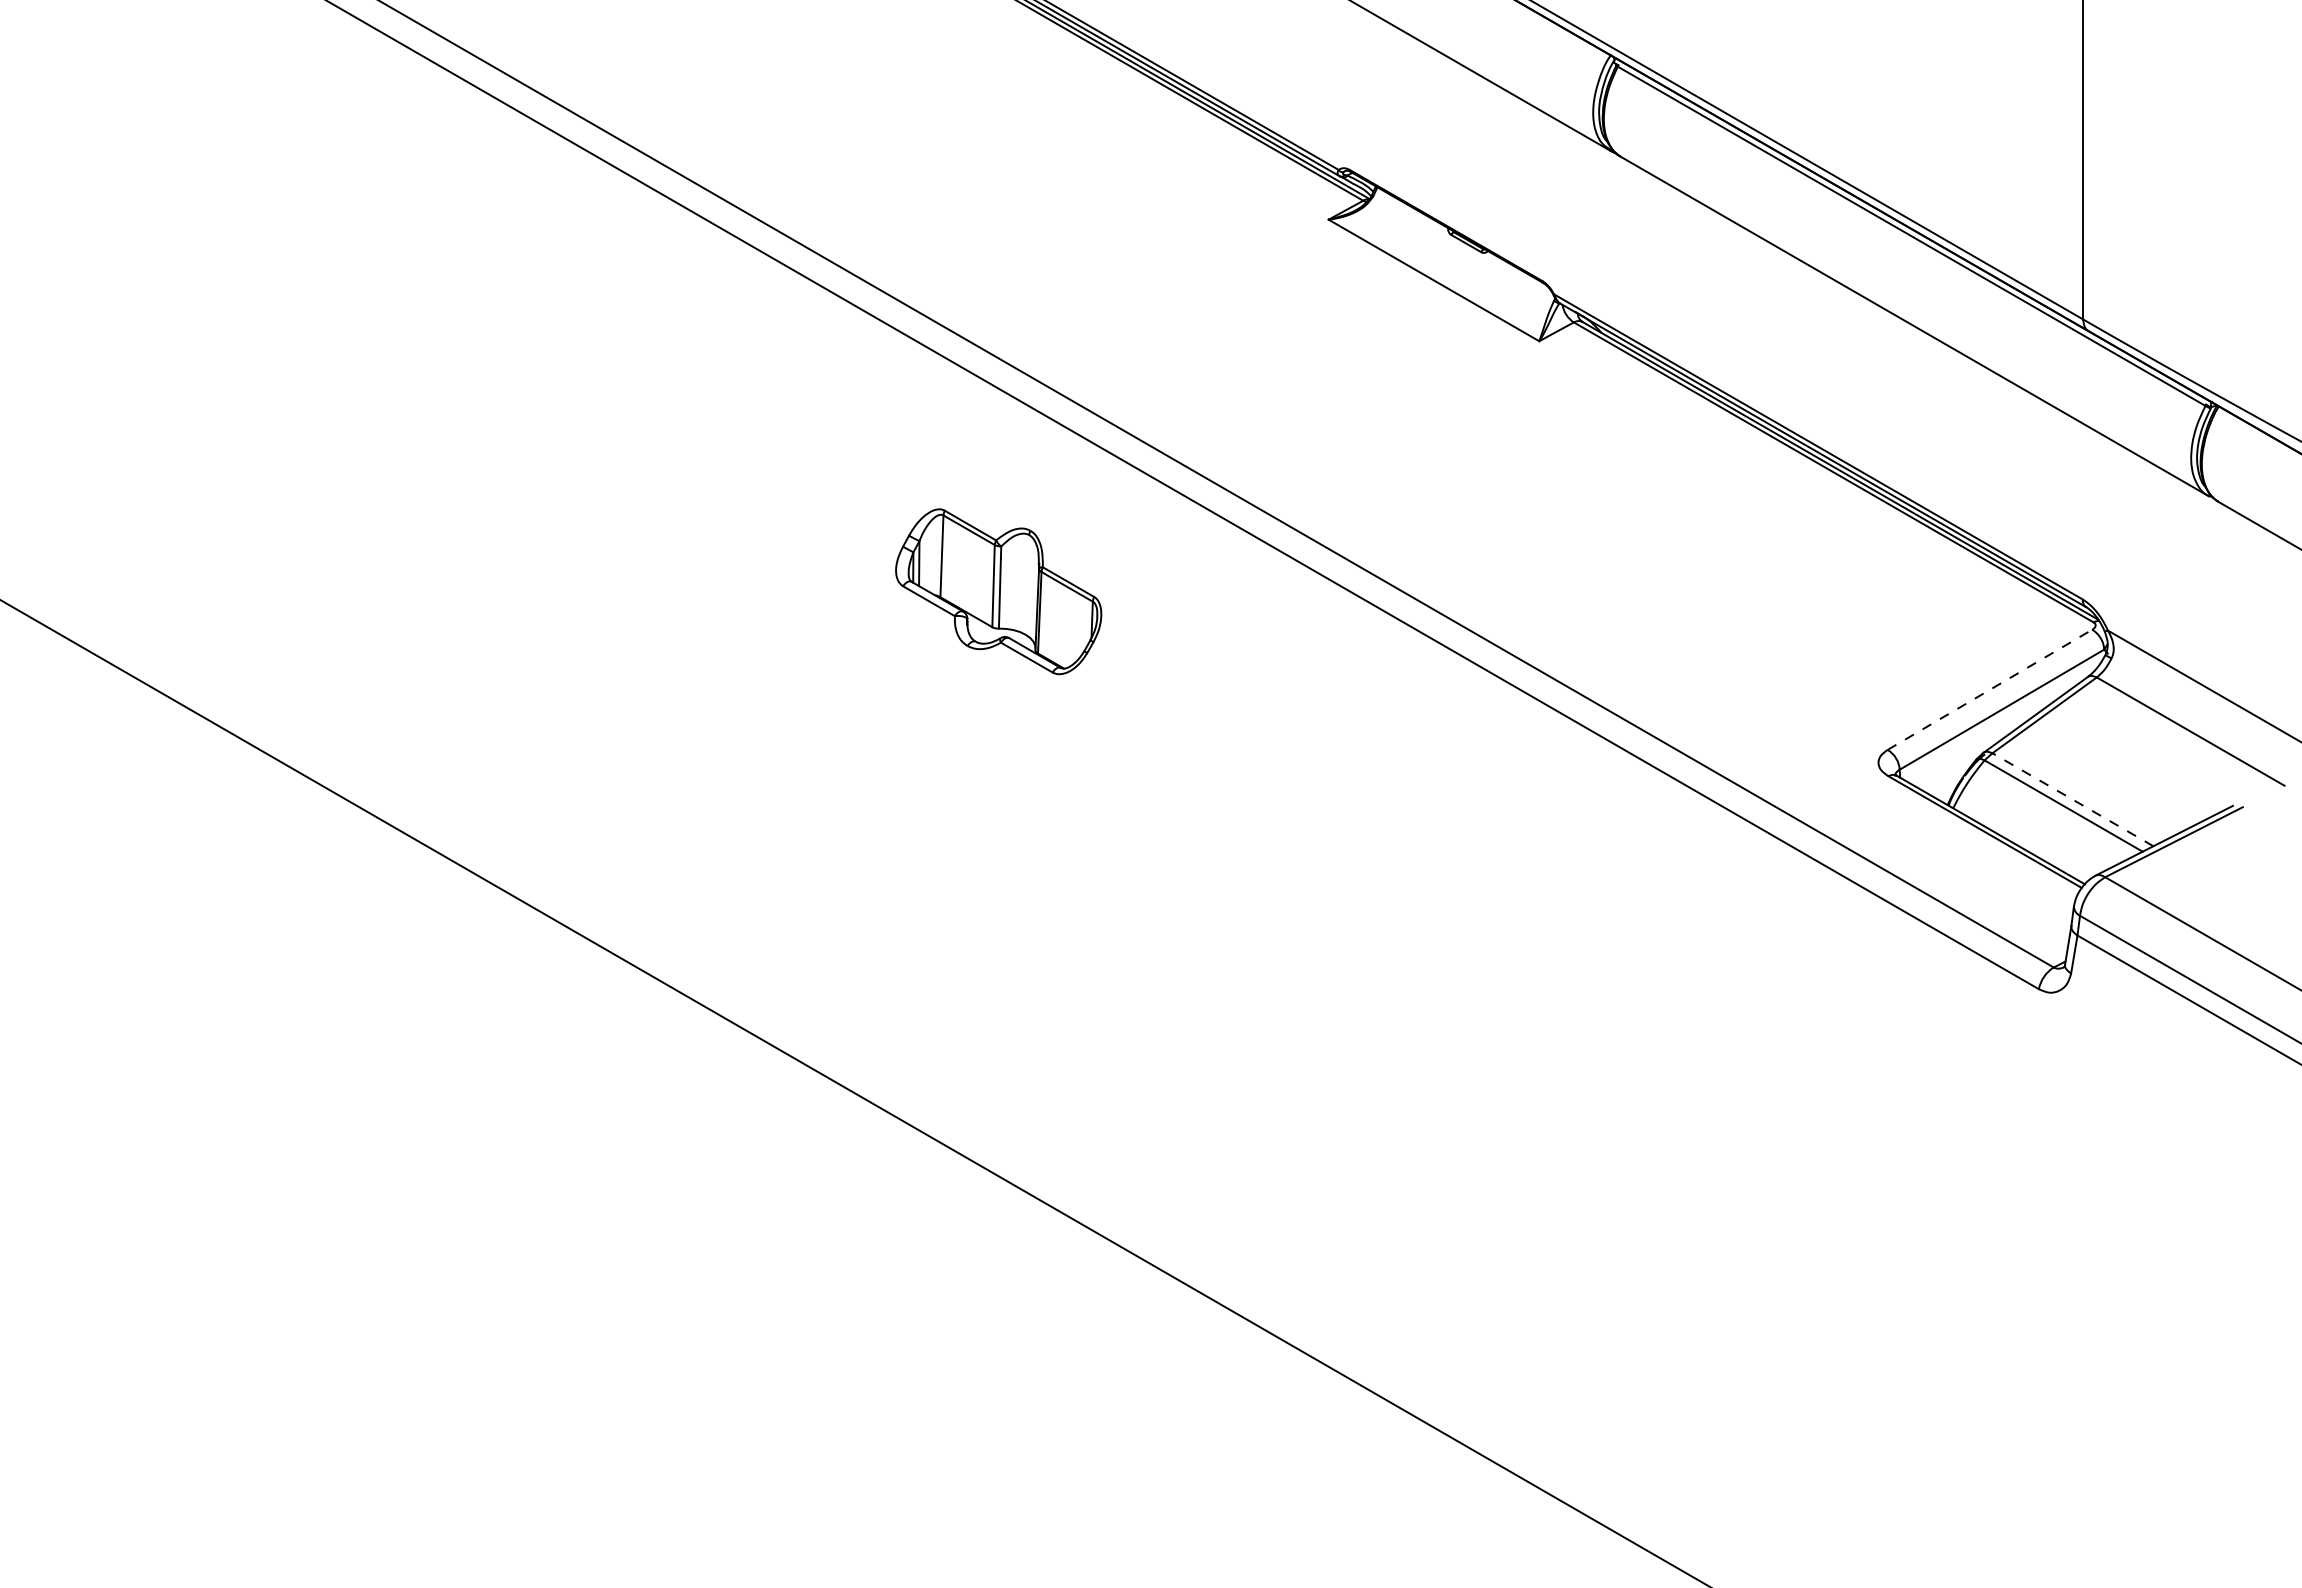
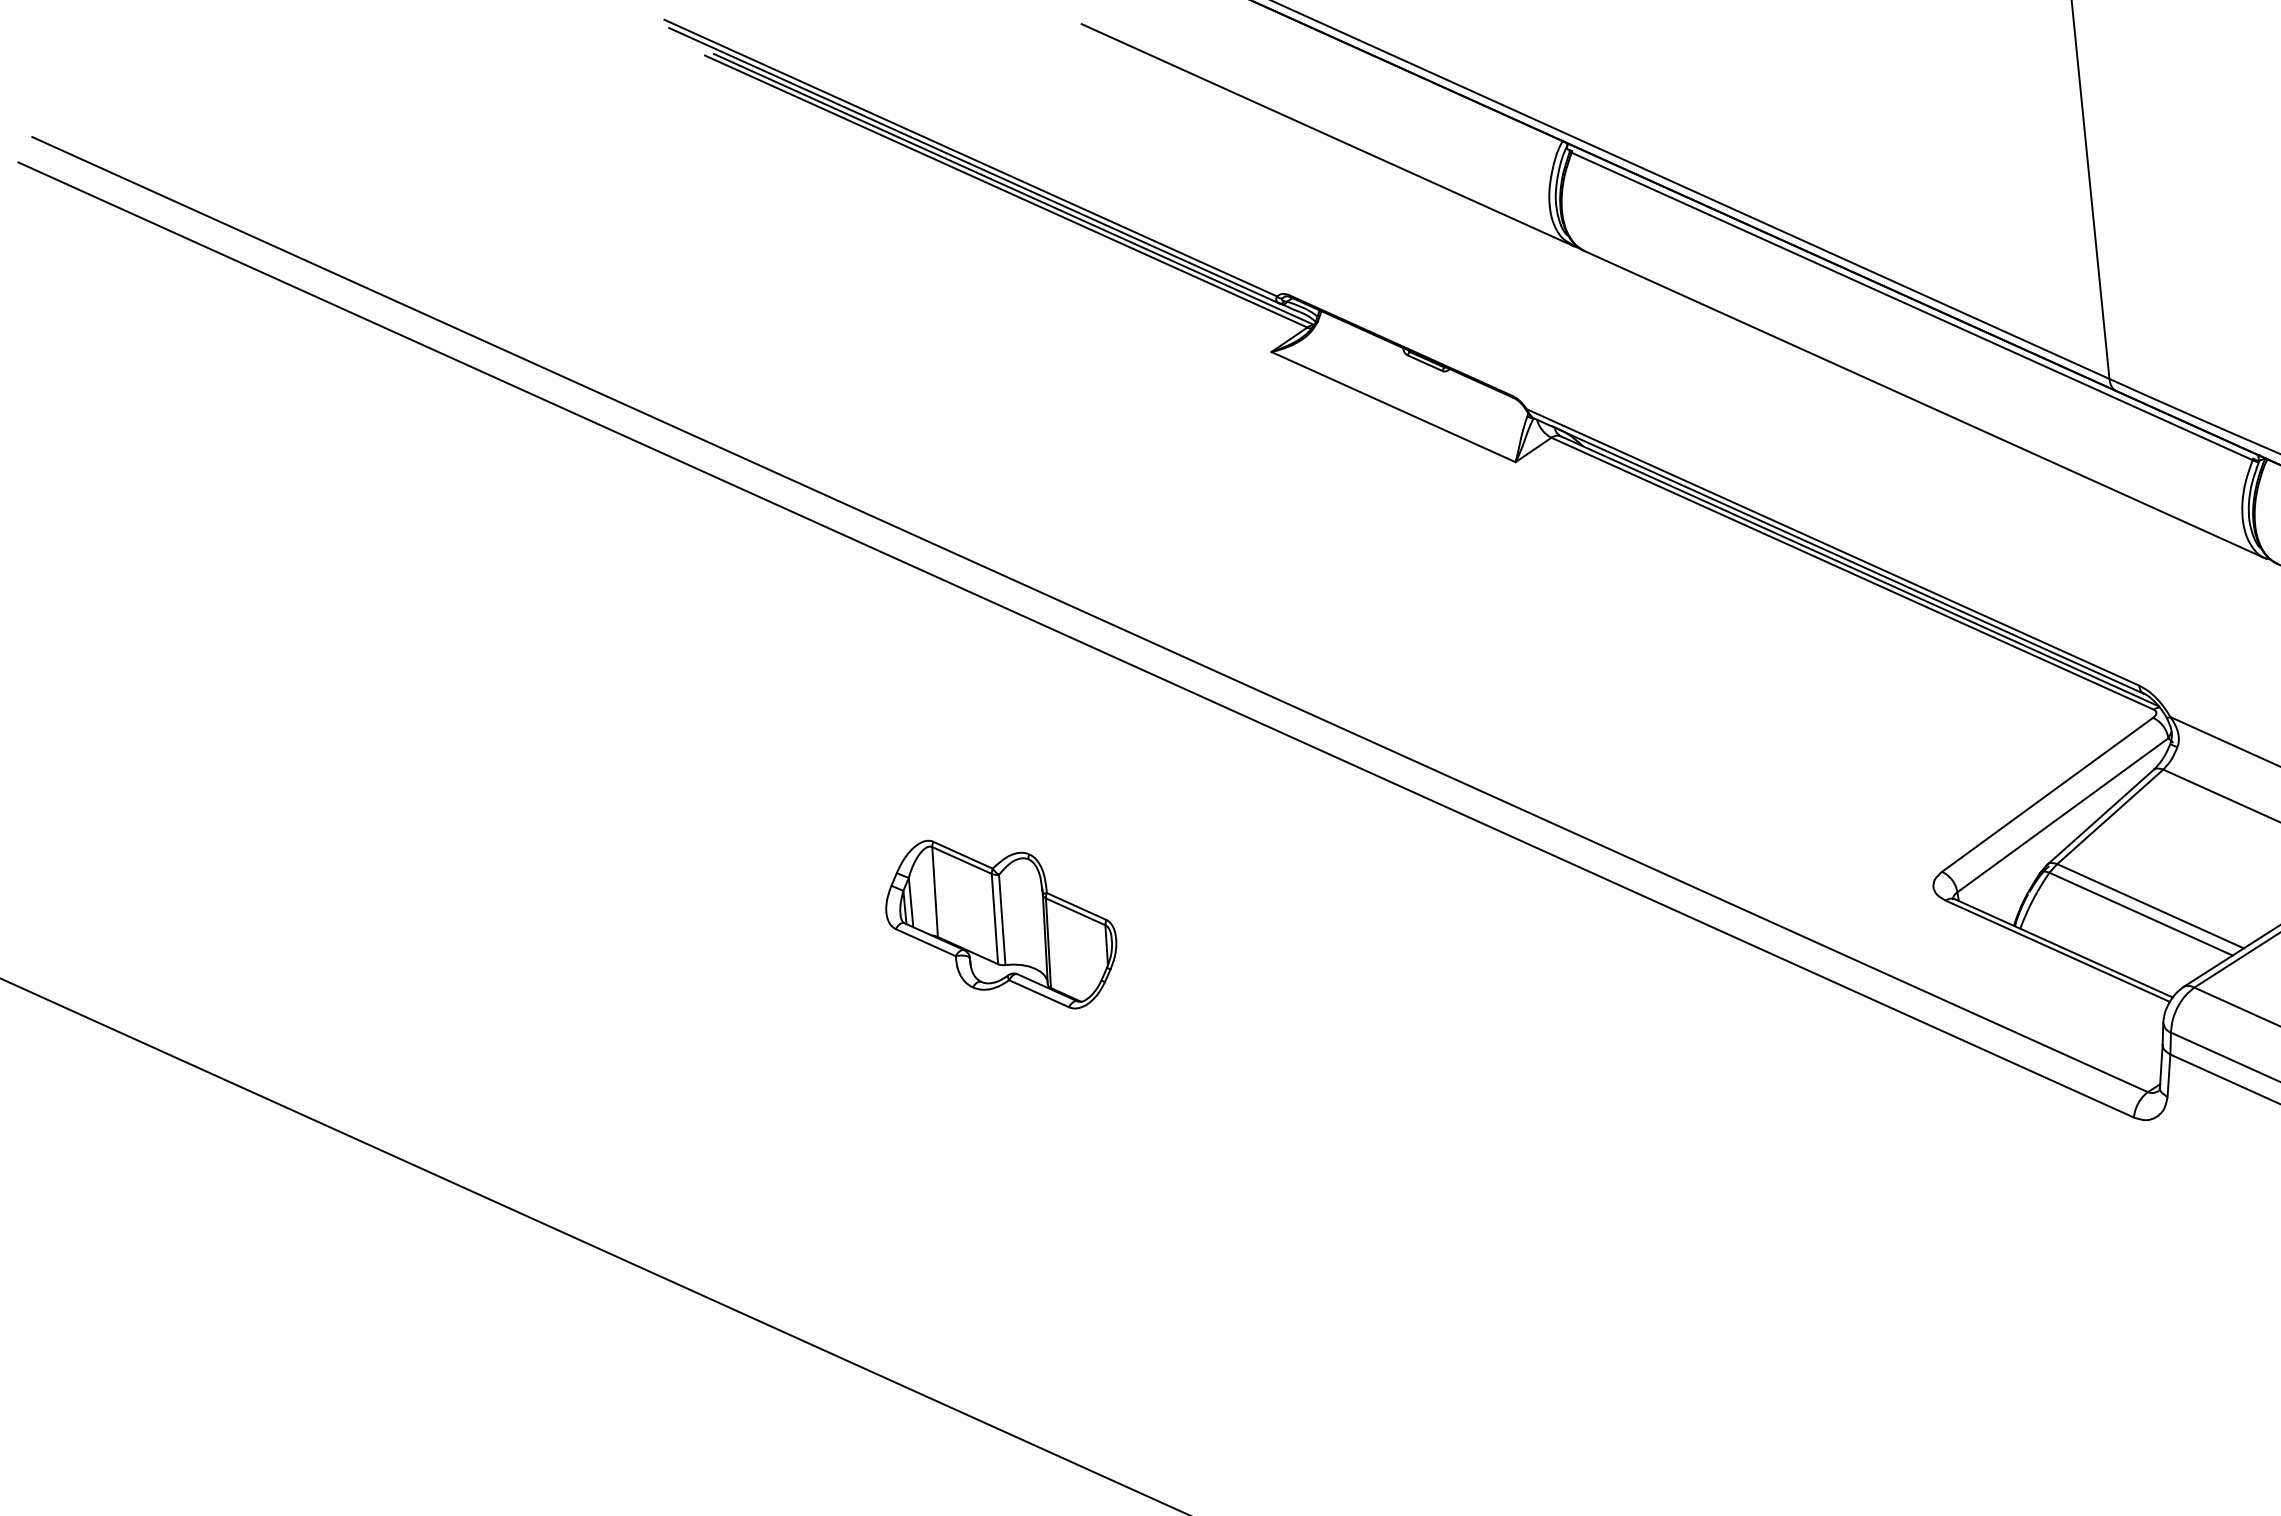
part: (998, 591) -> (1000, 924), moved
line: (1989, 689) -> (2047, 794), dashed -> solid
line: (2072, 799) -> (2150, 906), dashed -> solid

